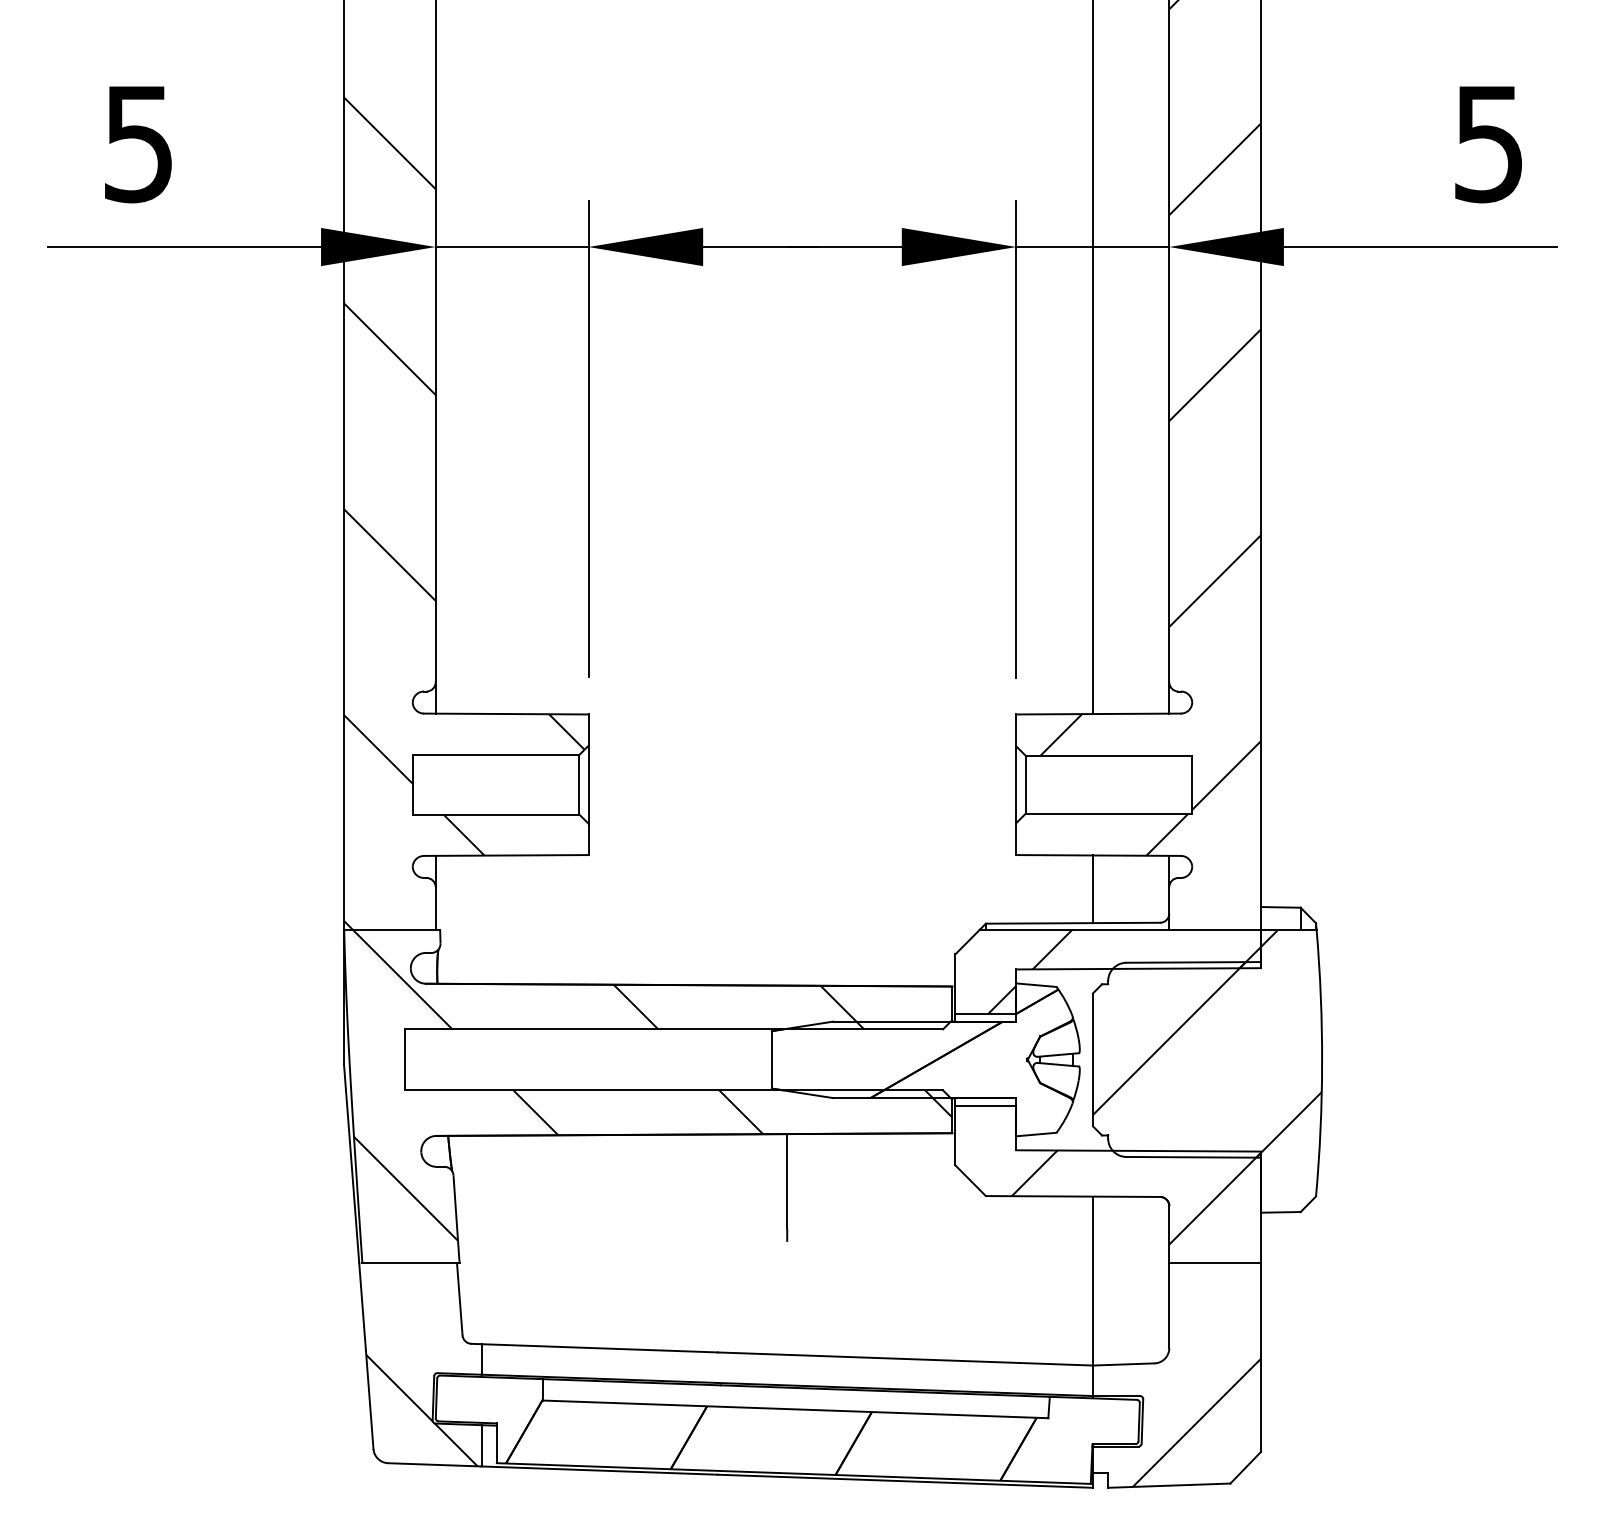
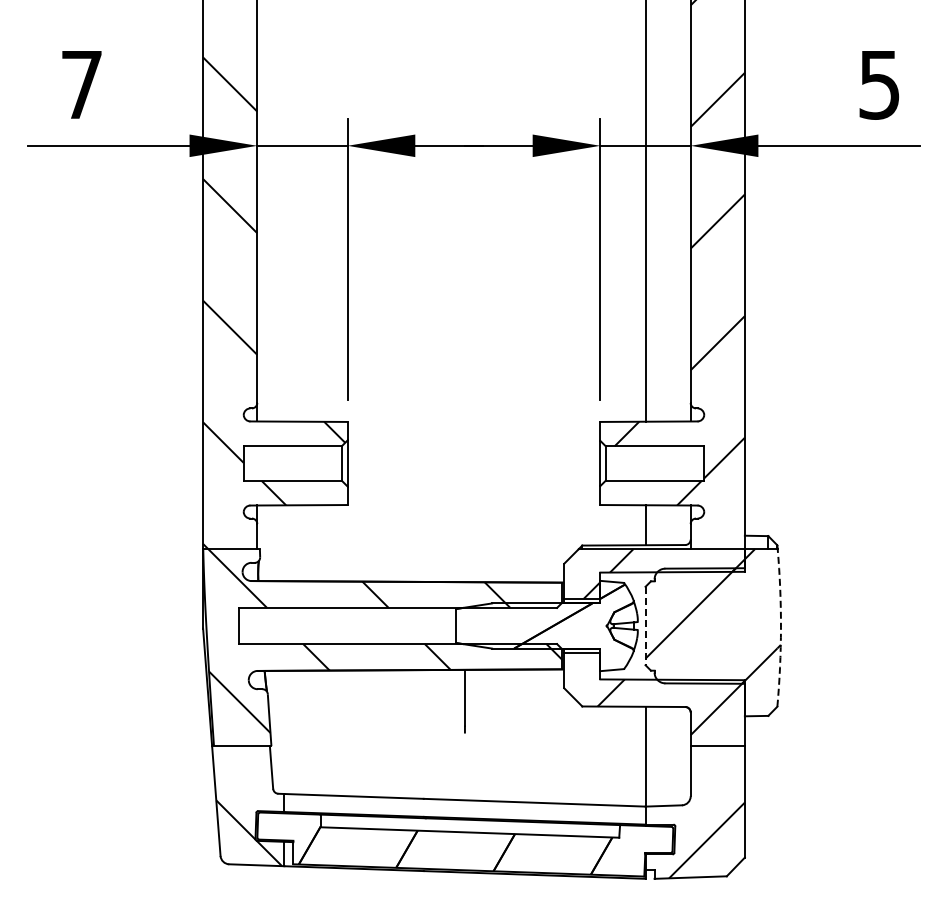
text: (138, 144) -> (81, 85), 5 -> 7
line: (1092, 1060) -> (645, 626), solid -> dashed
arc: (1321, 1062) -> (780, 627), solid -> dashed

